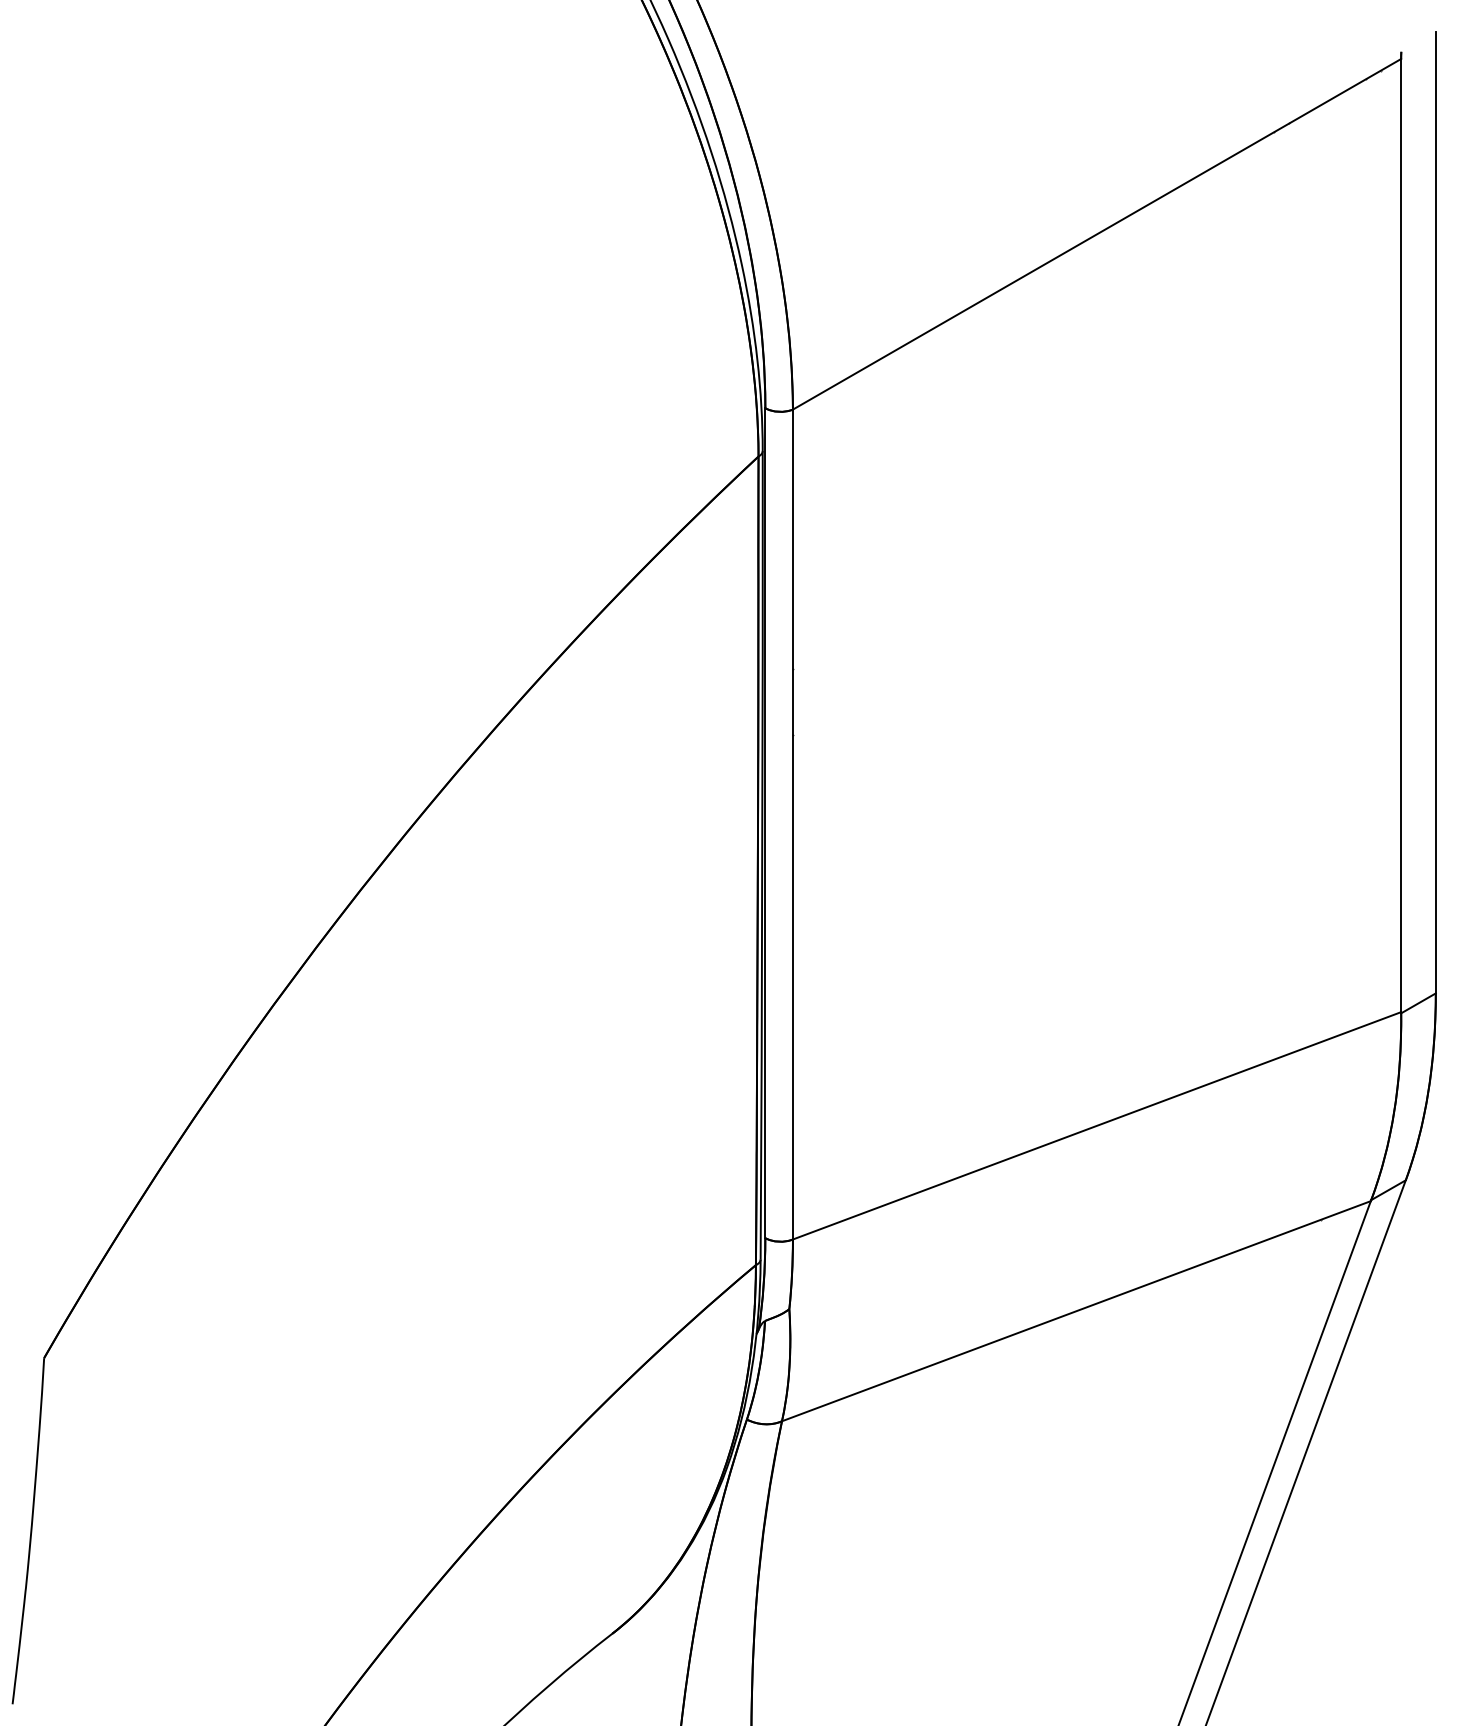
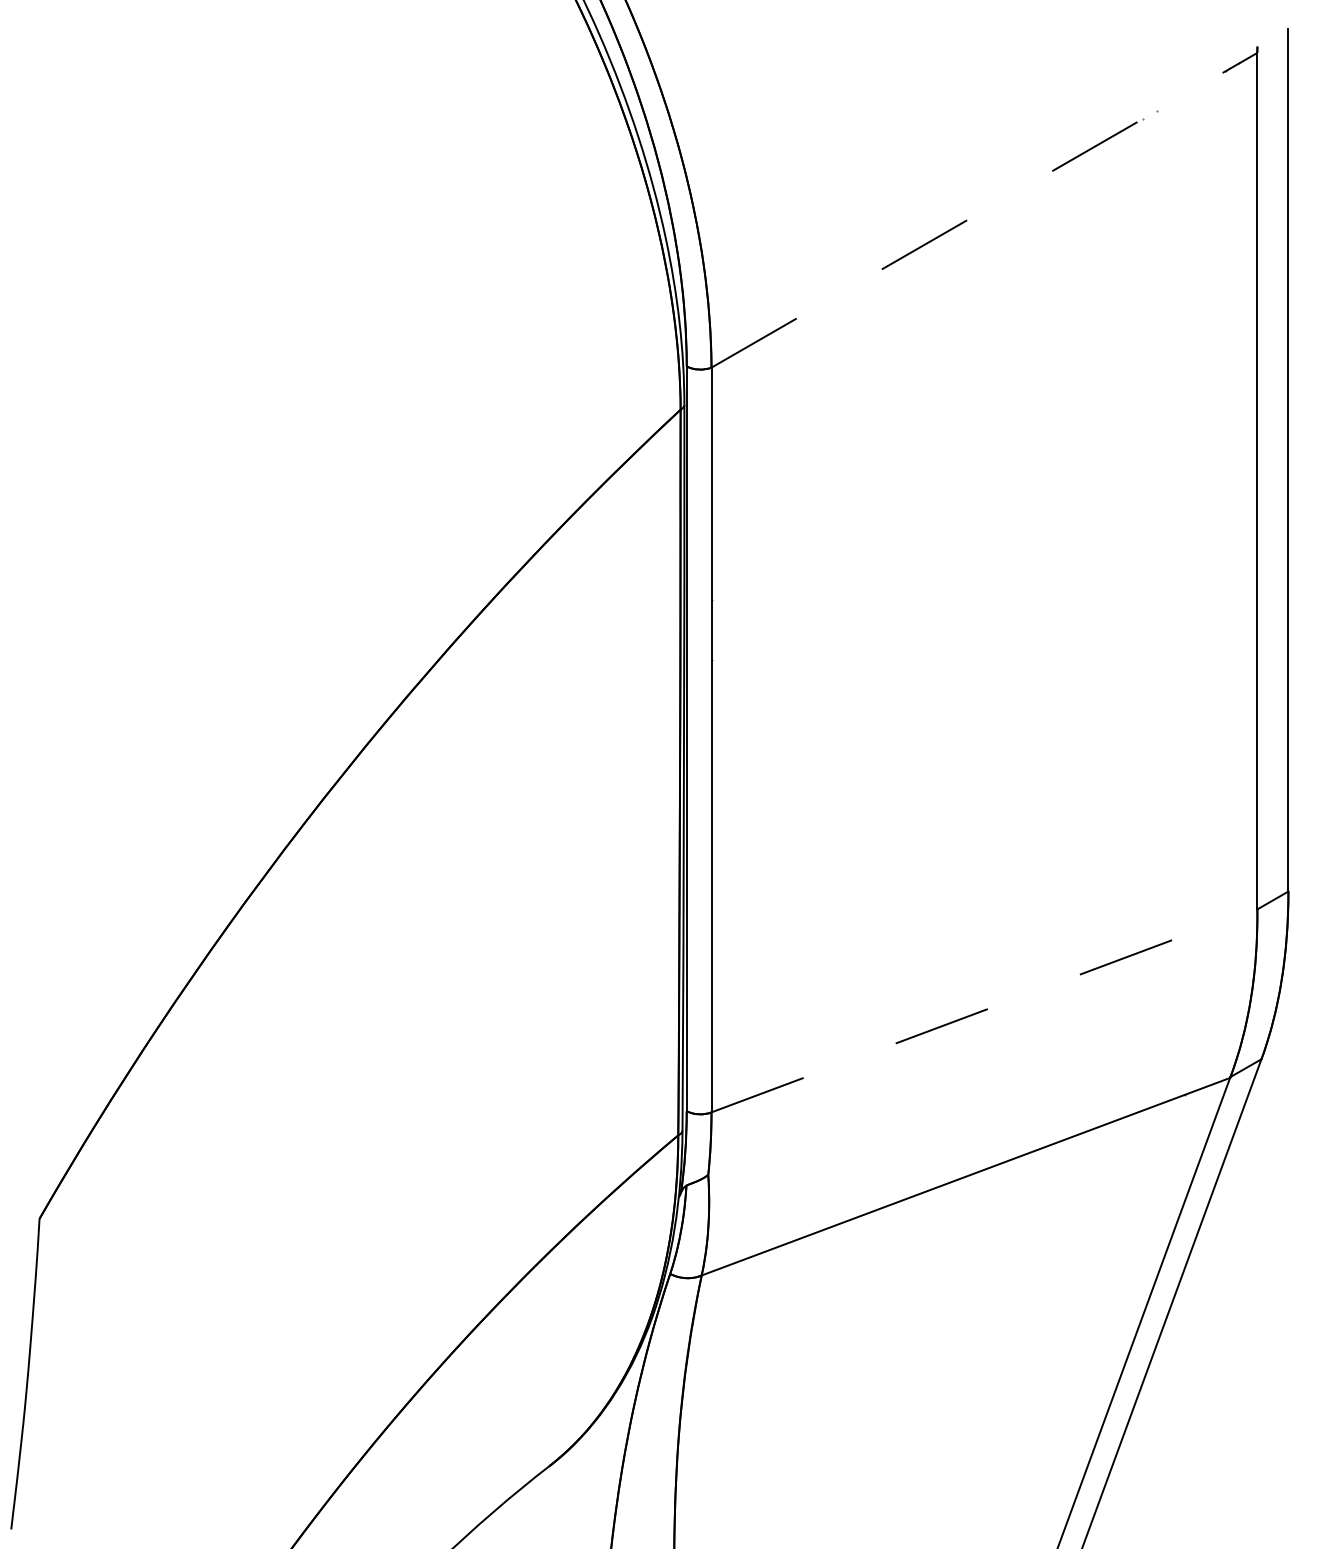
line: (1097, 234) -> (984, 210), solid -> dashed
line: (1097, 1125) -> (984, 1010), solid -> dashed

